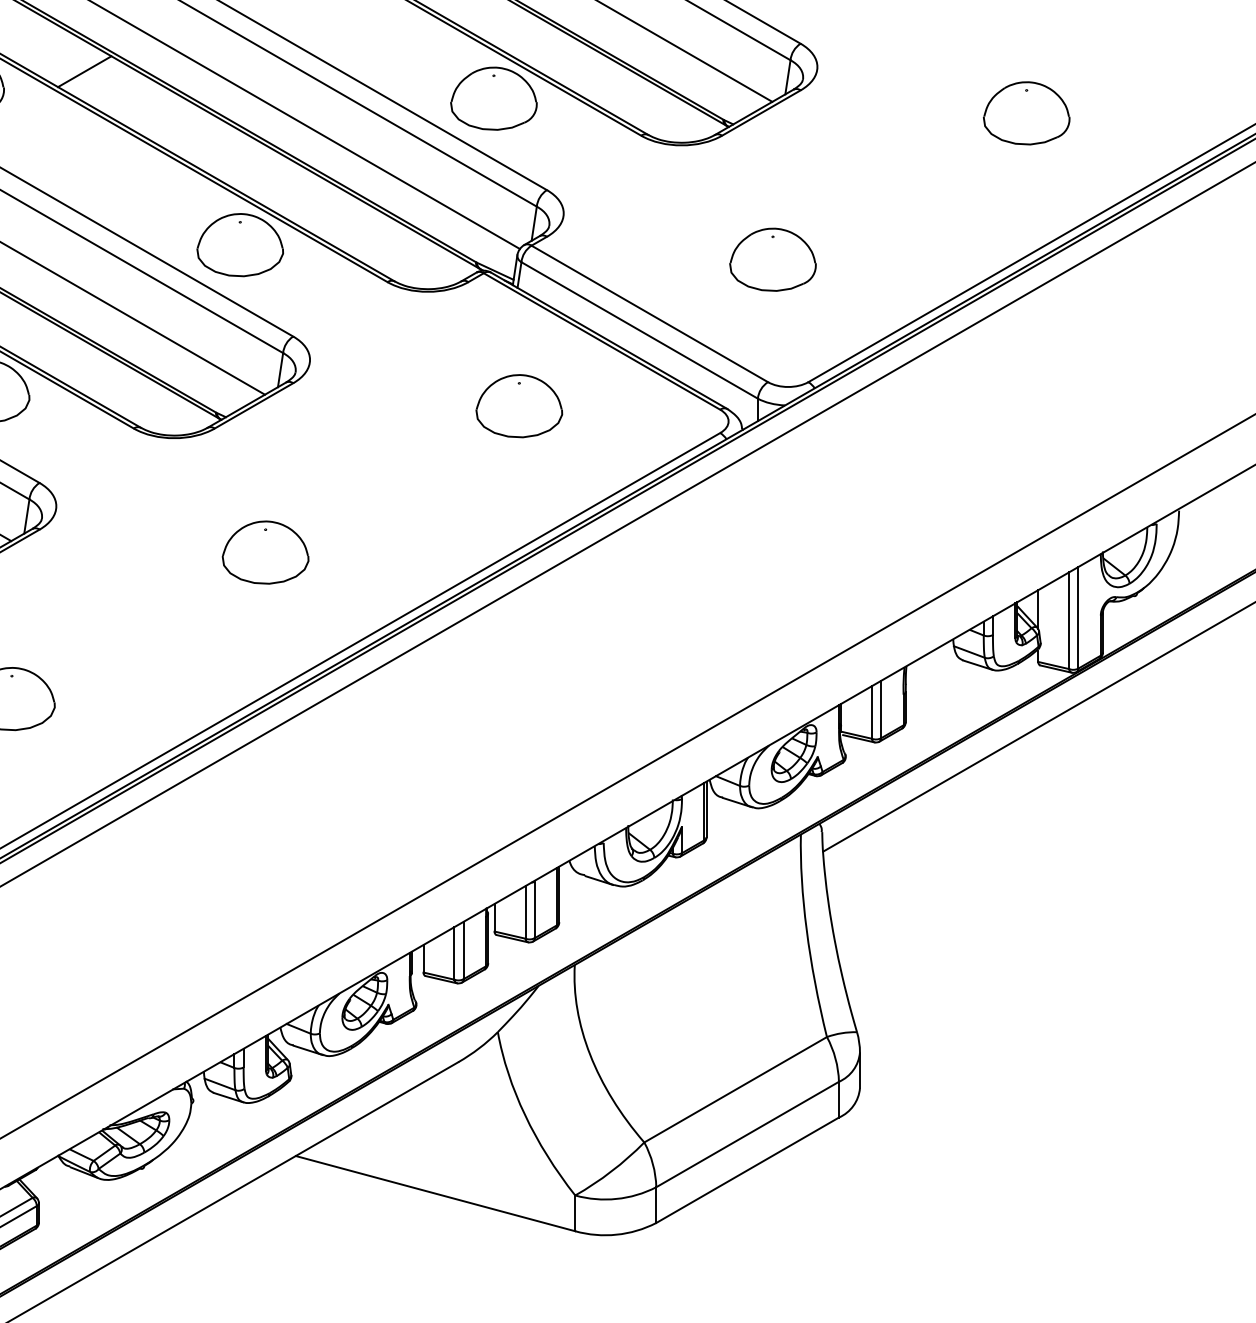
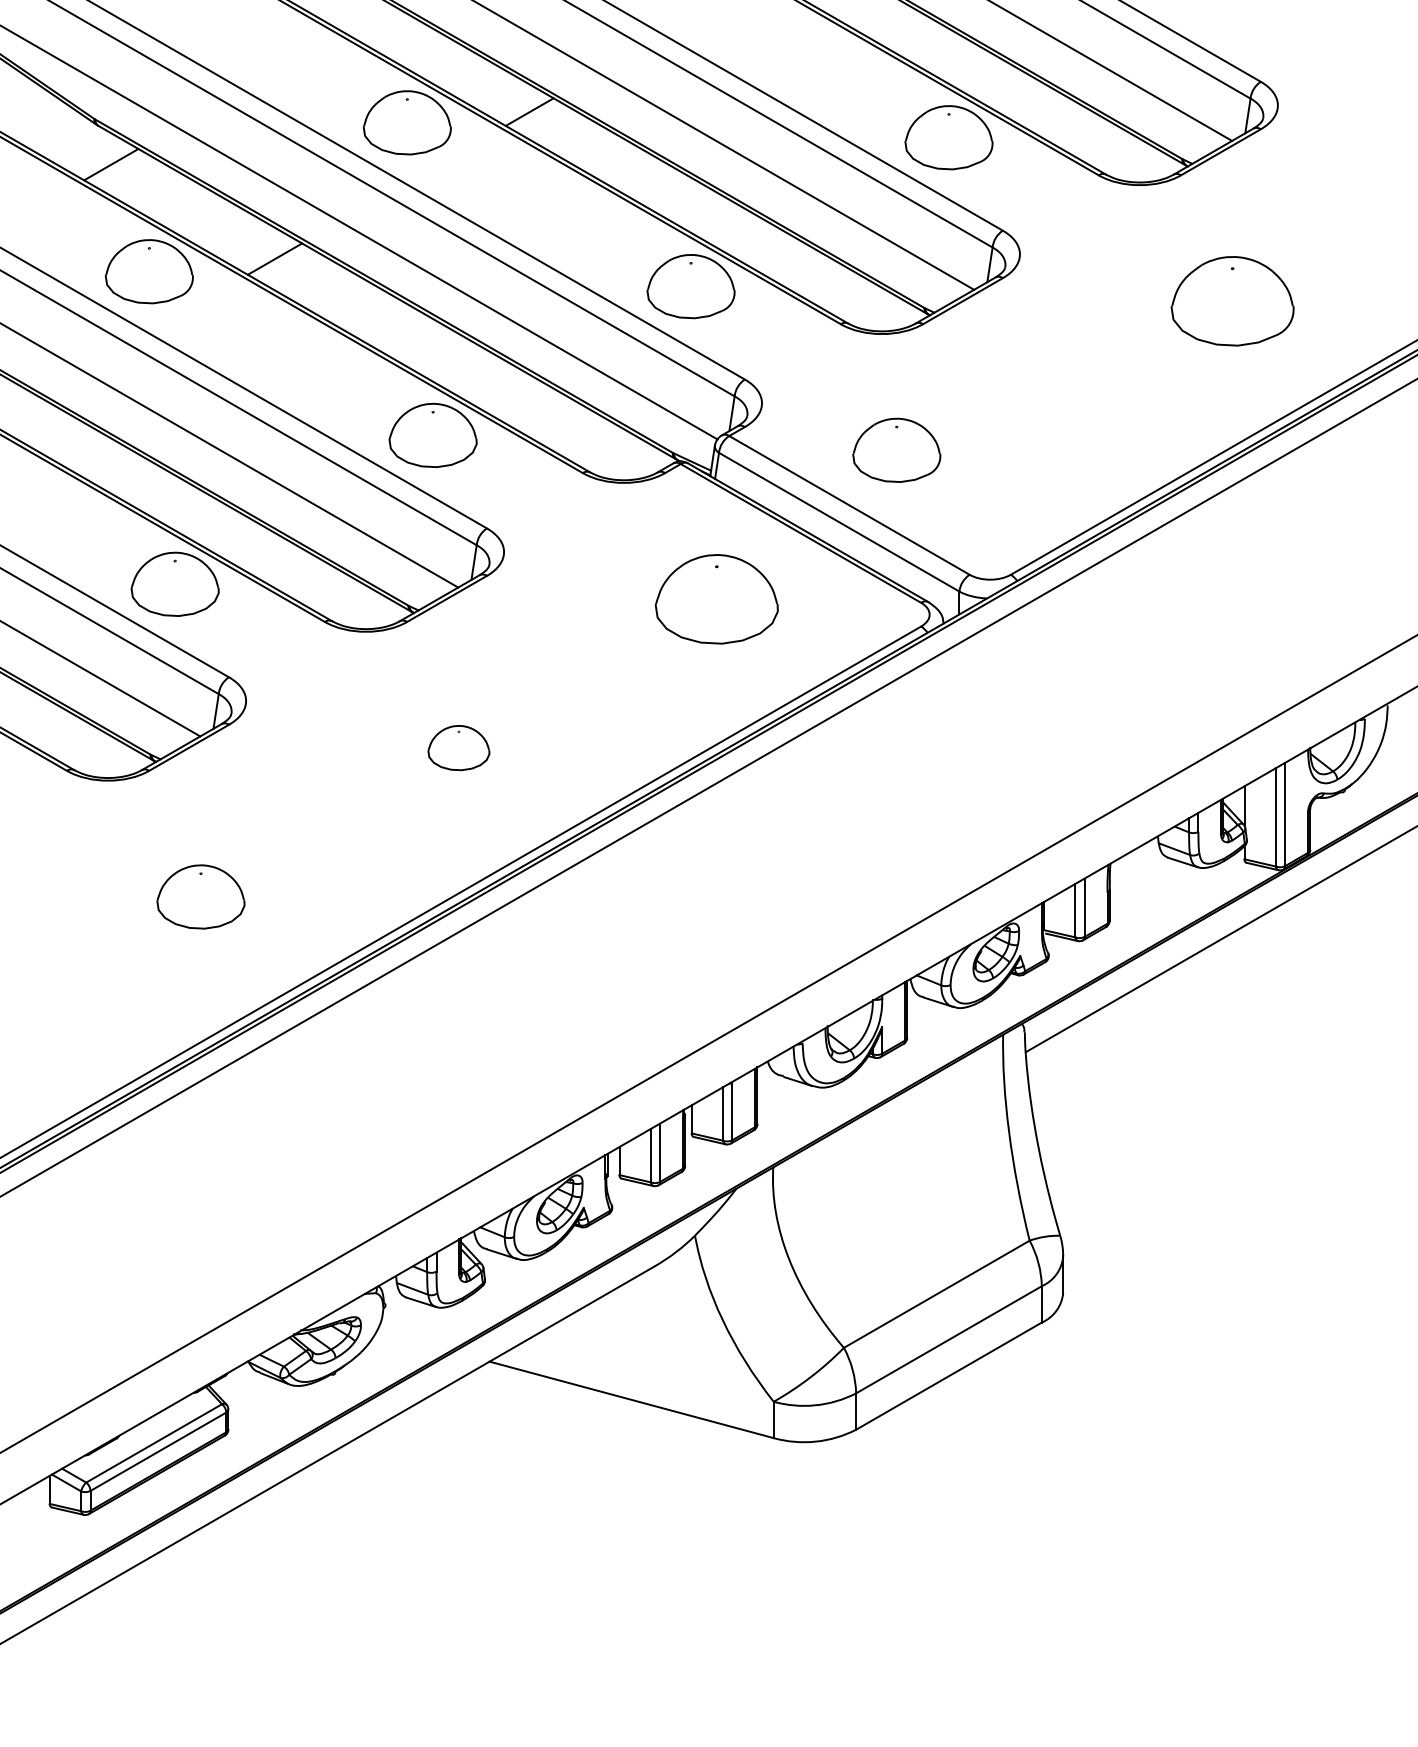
part: (1026, 113) -> (1232, 301), size x1.4
part: (772, 258) -> (896, 449), moved
part: (518, 405) -> (716, 598), size x1.4
part: (265, 552) -> (458, 747), size x0.7

